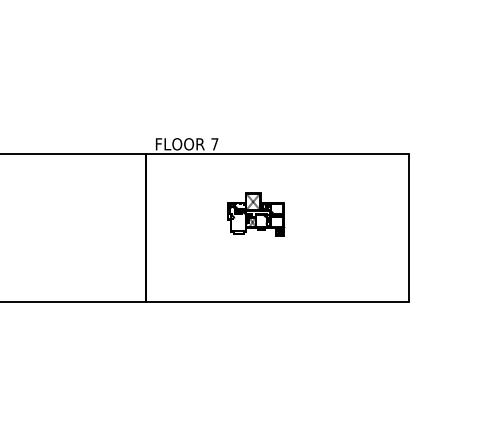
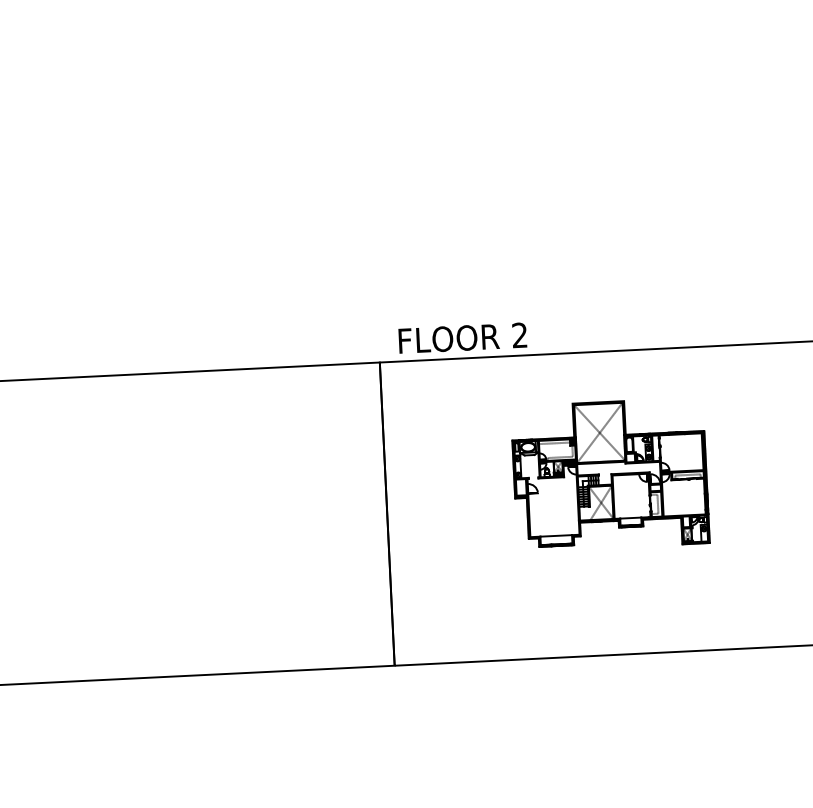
text: (214, 144) -> (519, 335), 7 -> 2
part: (255, 214) -> (610, 475), size x1.67

